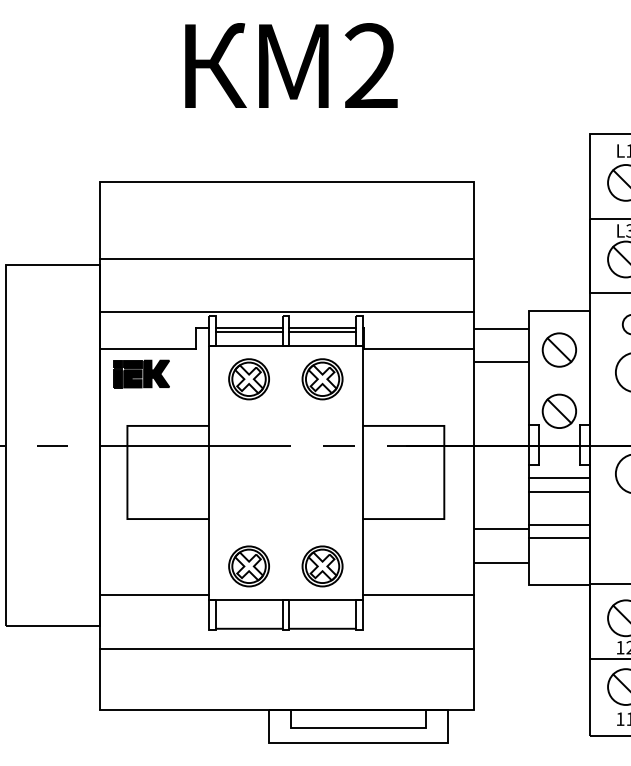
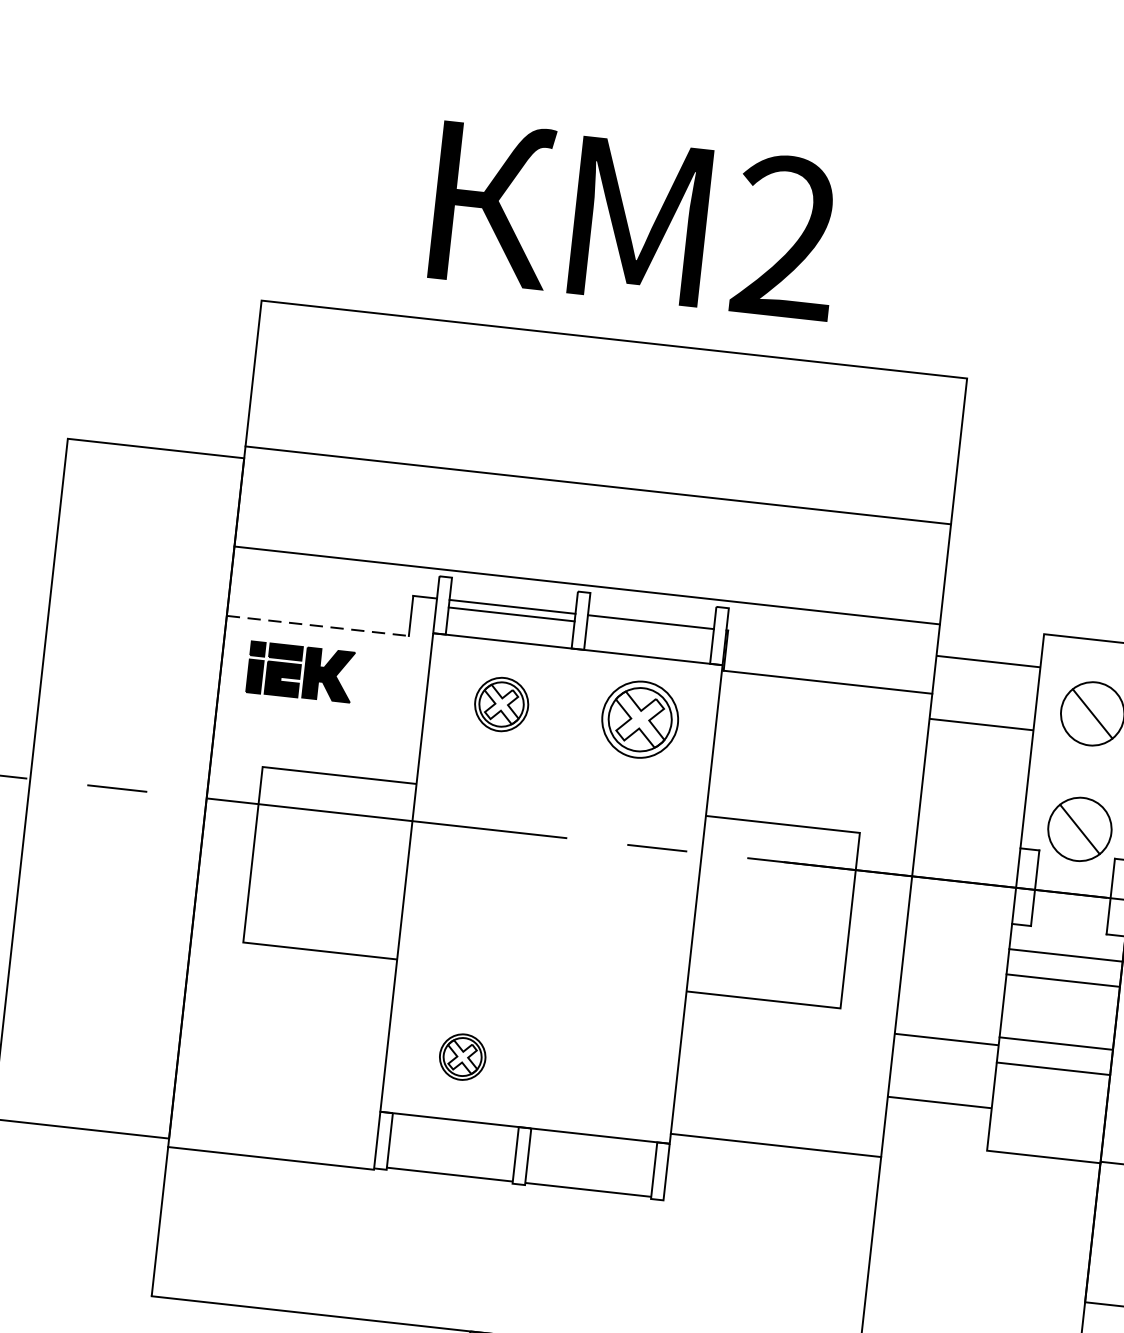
text: (291, 65) -> (636, 219), moved
line: (322, 331) -> (649, 629), removed
line: (148, 348) -> (318, 625), solid -> dashed
part: (248, 379) -> (500, 704), size x0.7
part: (248, 566) -> (461, 1057), size x0.6
part: (322, 566) -> (601, 1072), removed
line: (154, 594) -> (271, 1158), moved
line: (286, 649) -> (515, 1221), removed

